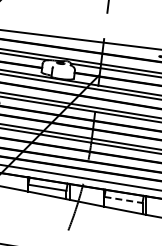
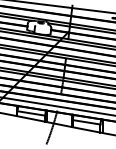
line: (123, 200) -> (86, 122), dashed -> solid

